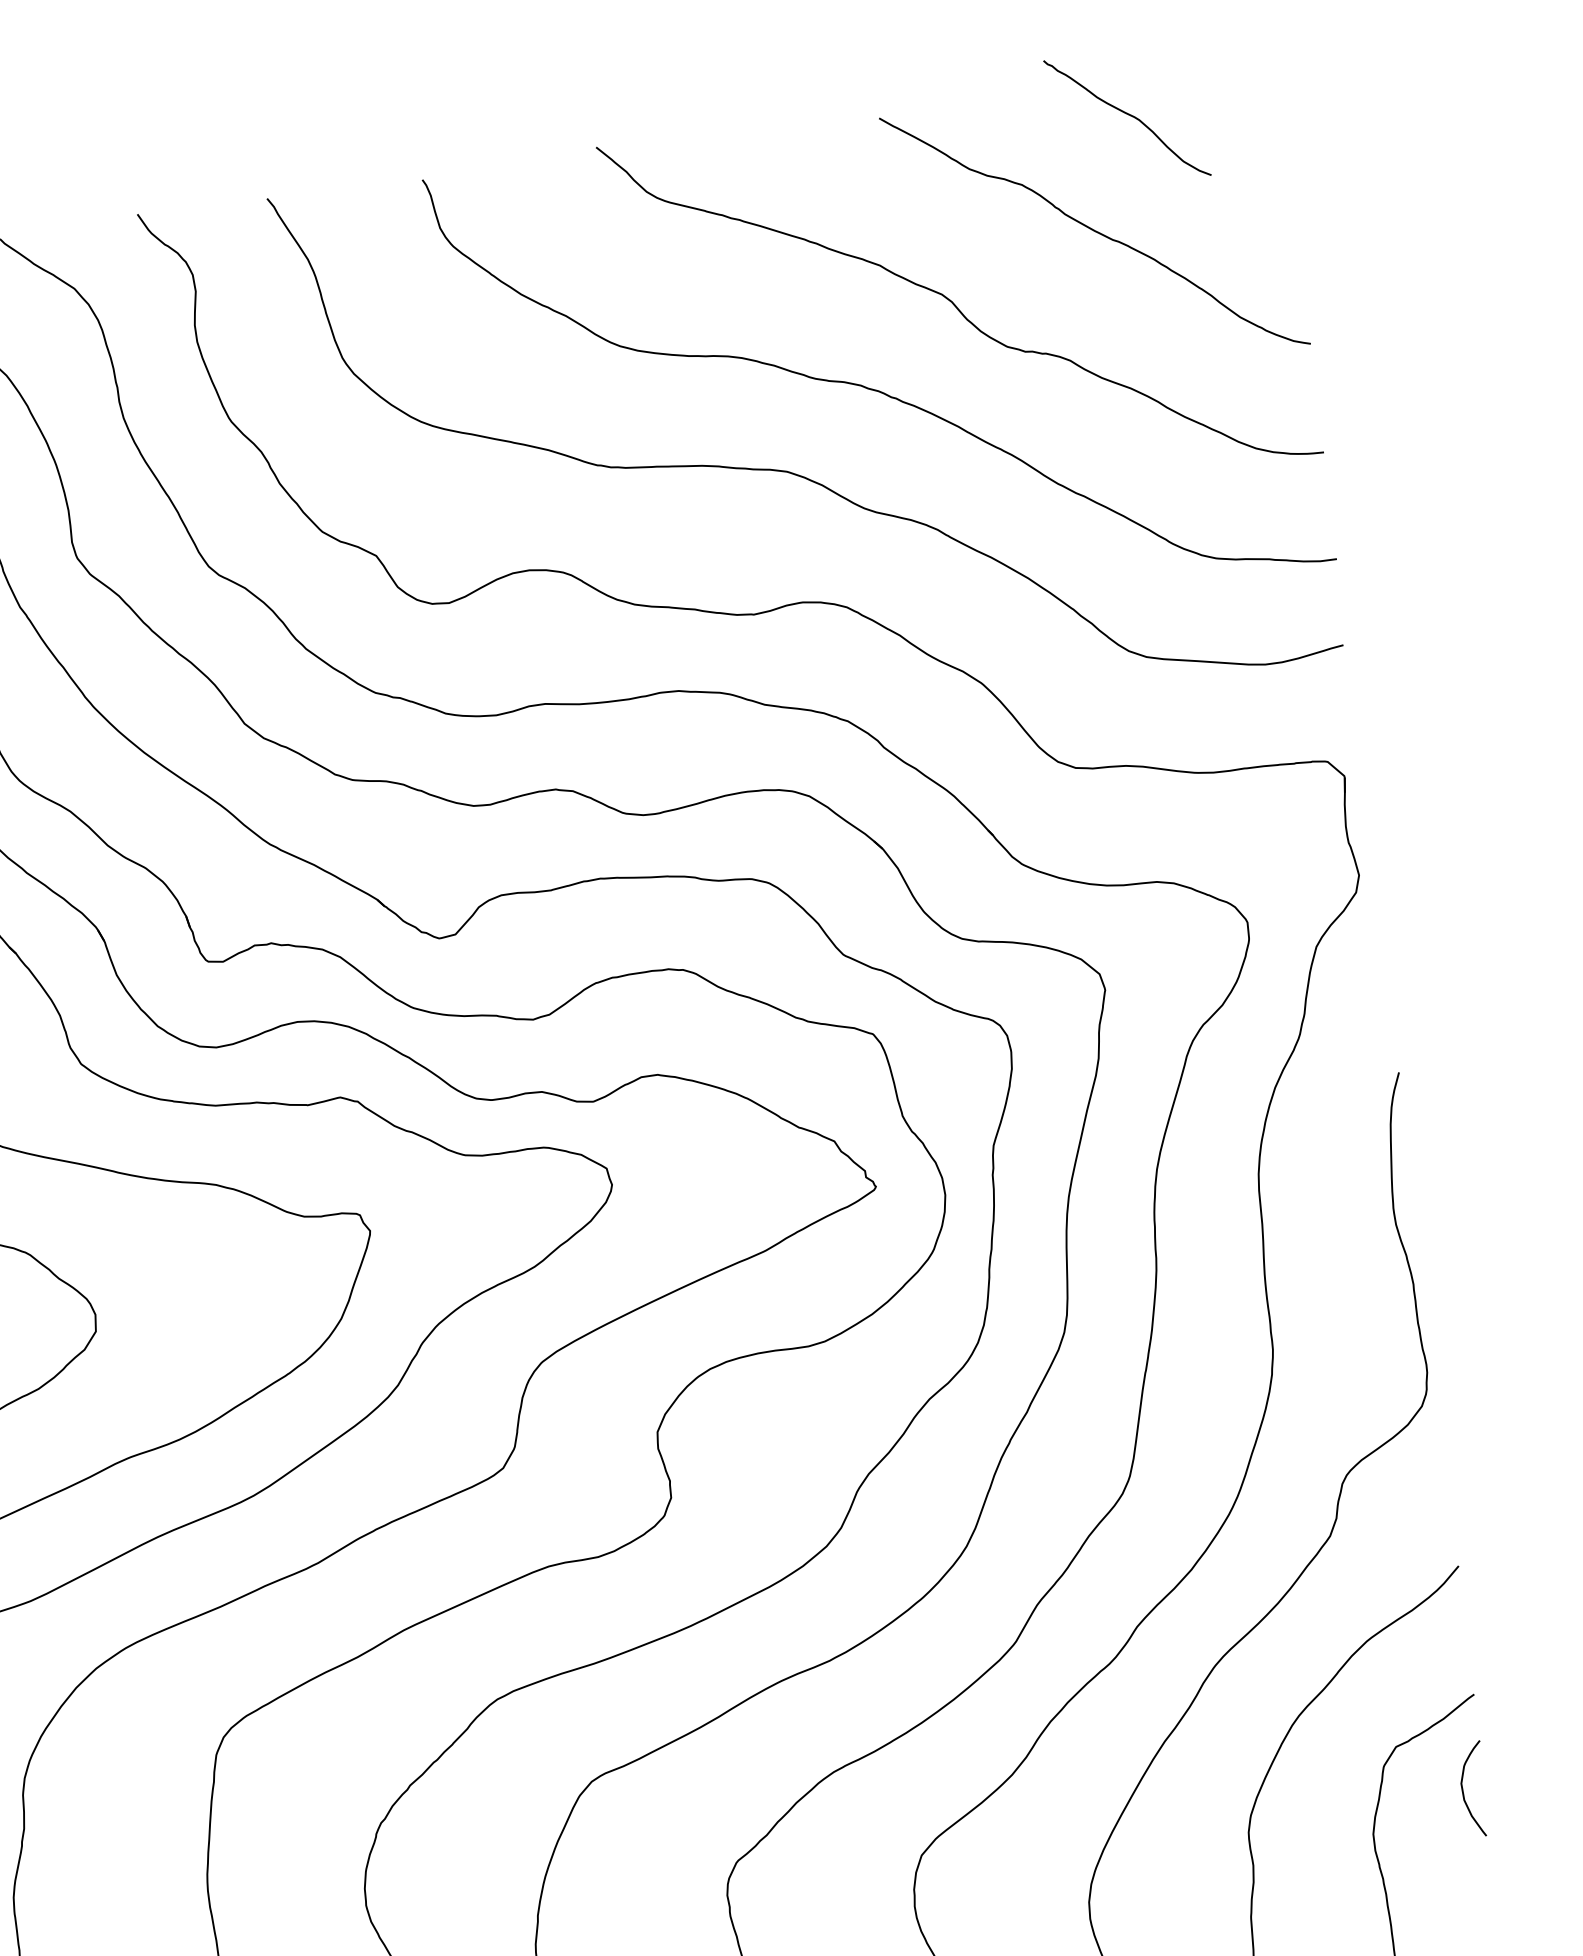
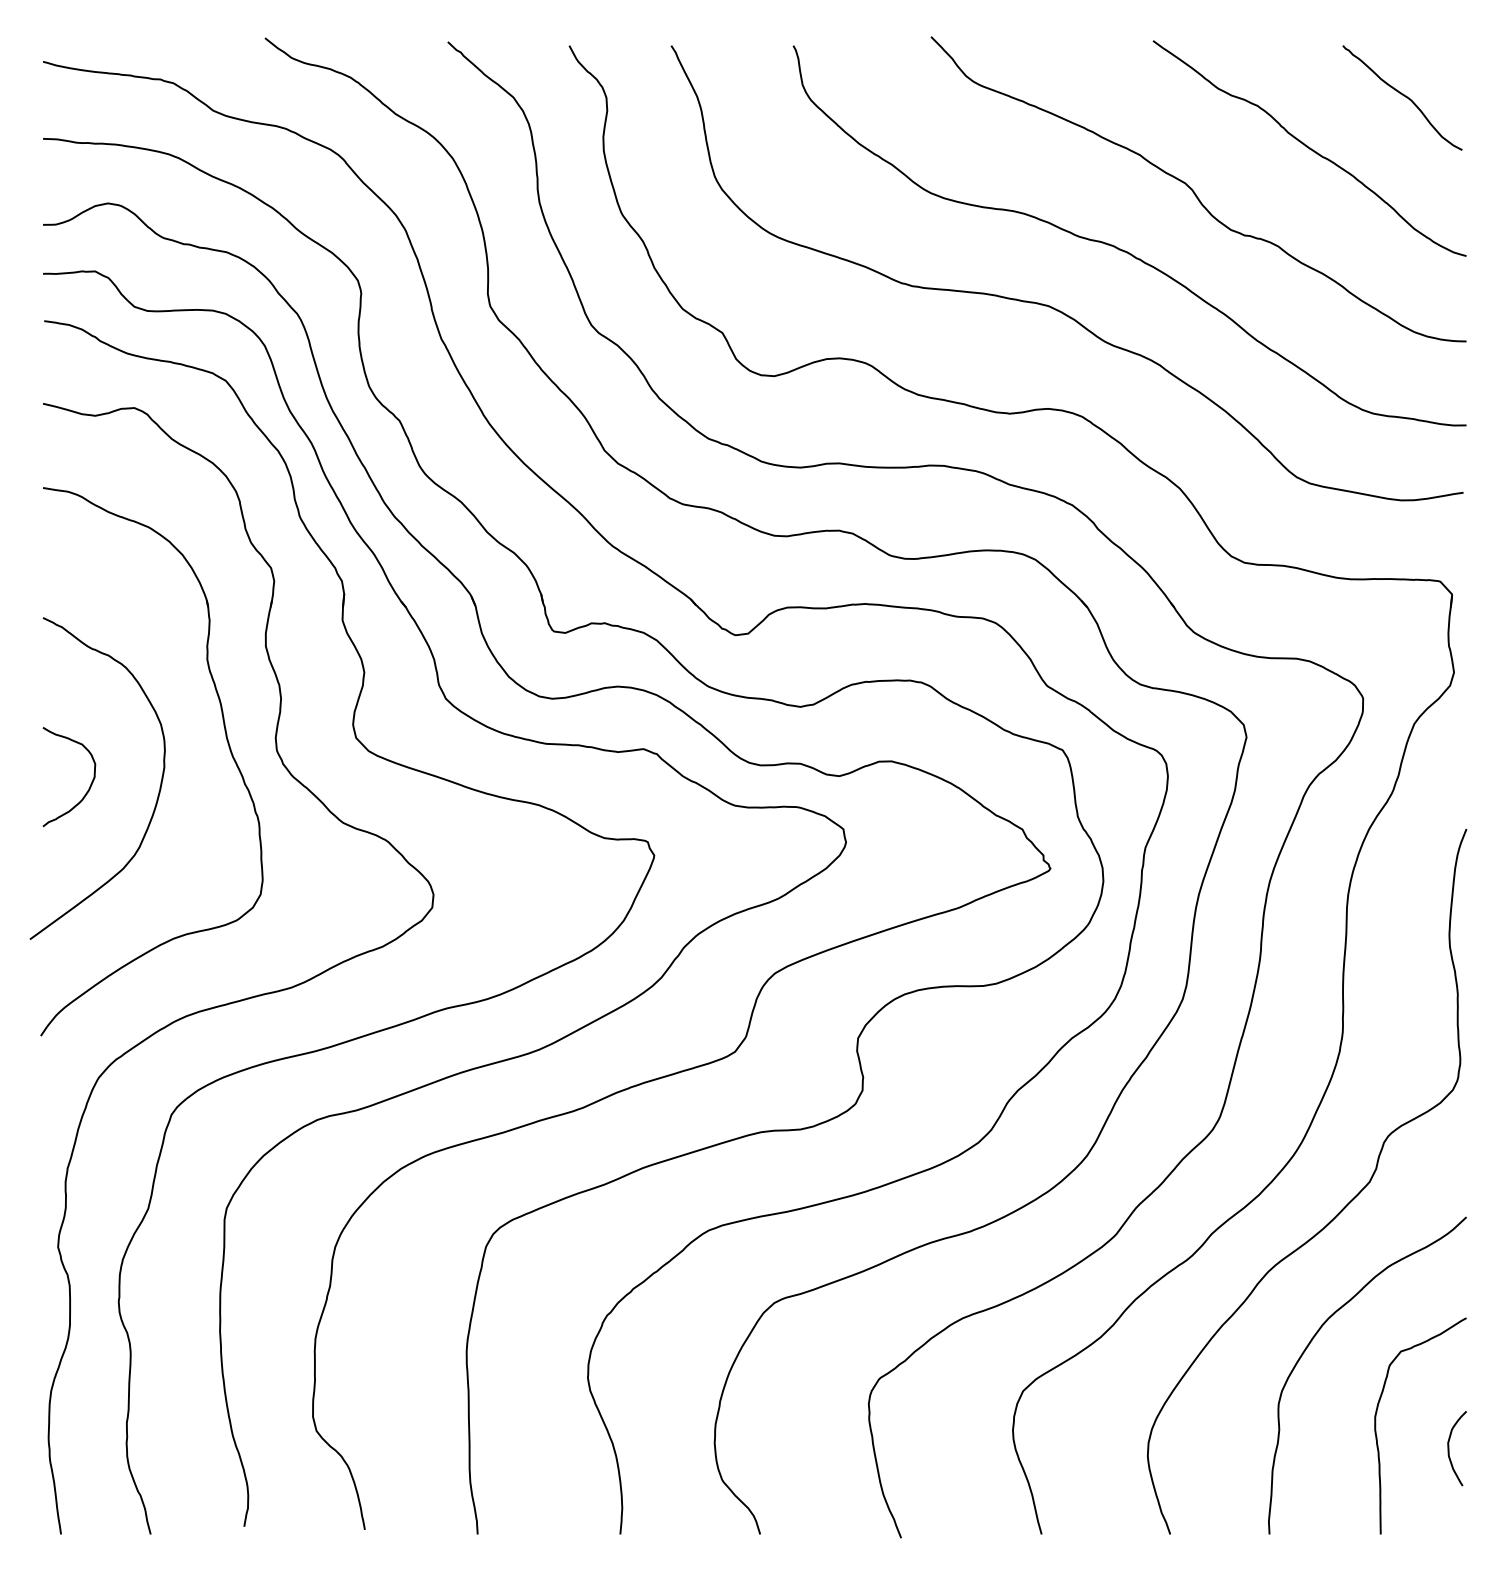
curve: (1128, 116) -> (1403, 96), moved
curve: (1463, 1790) -> (1449, 1448), moved

